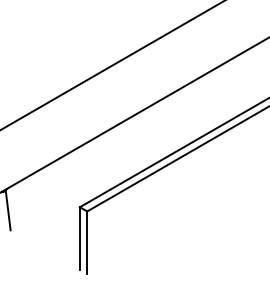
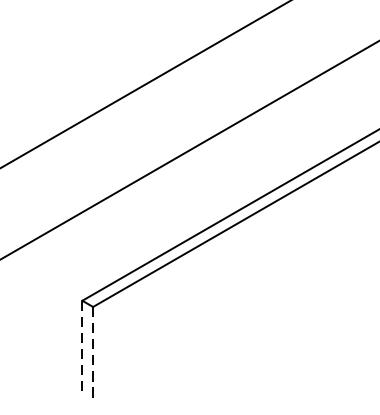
line: (79, 238) -> (81, 346), solid -> dashed
line: (87, 242) -> (93, 352), solid -> dashed

